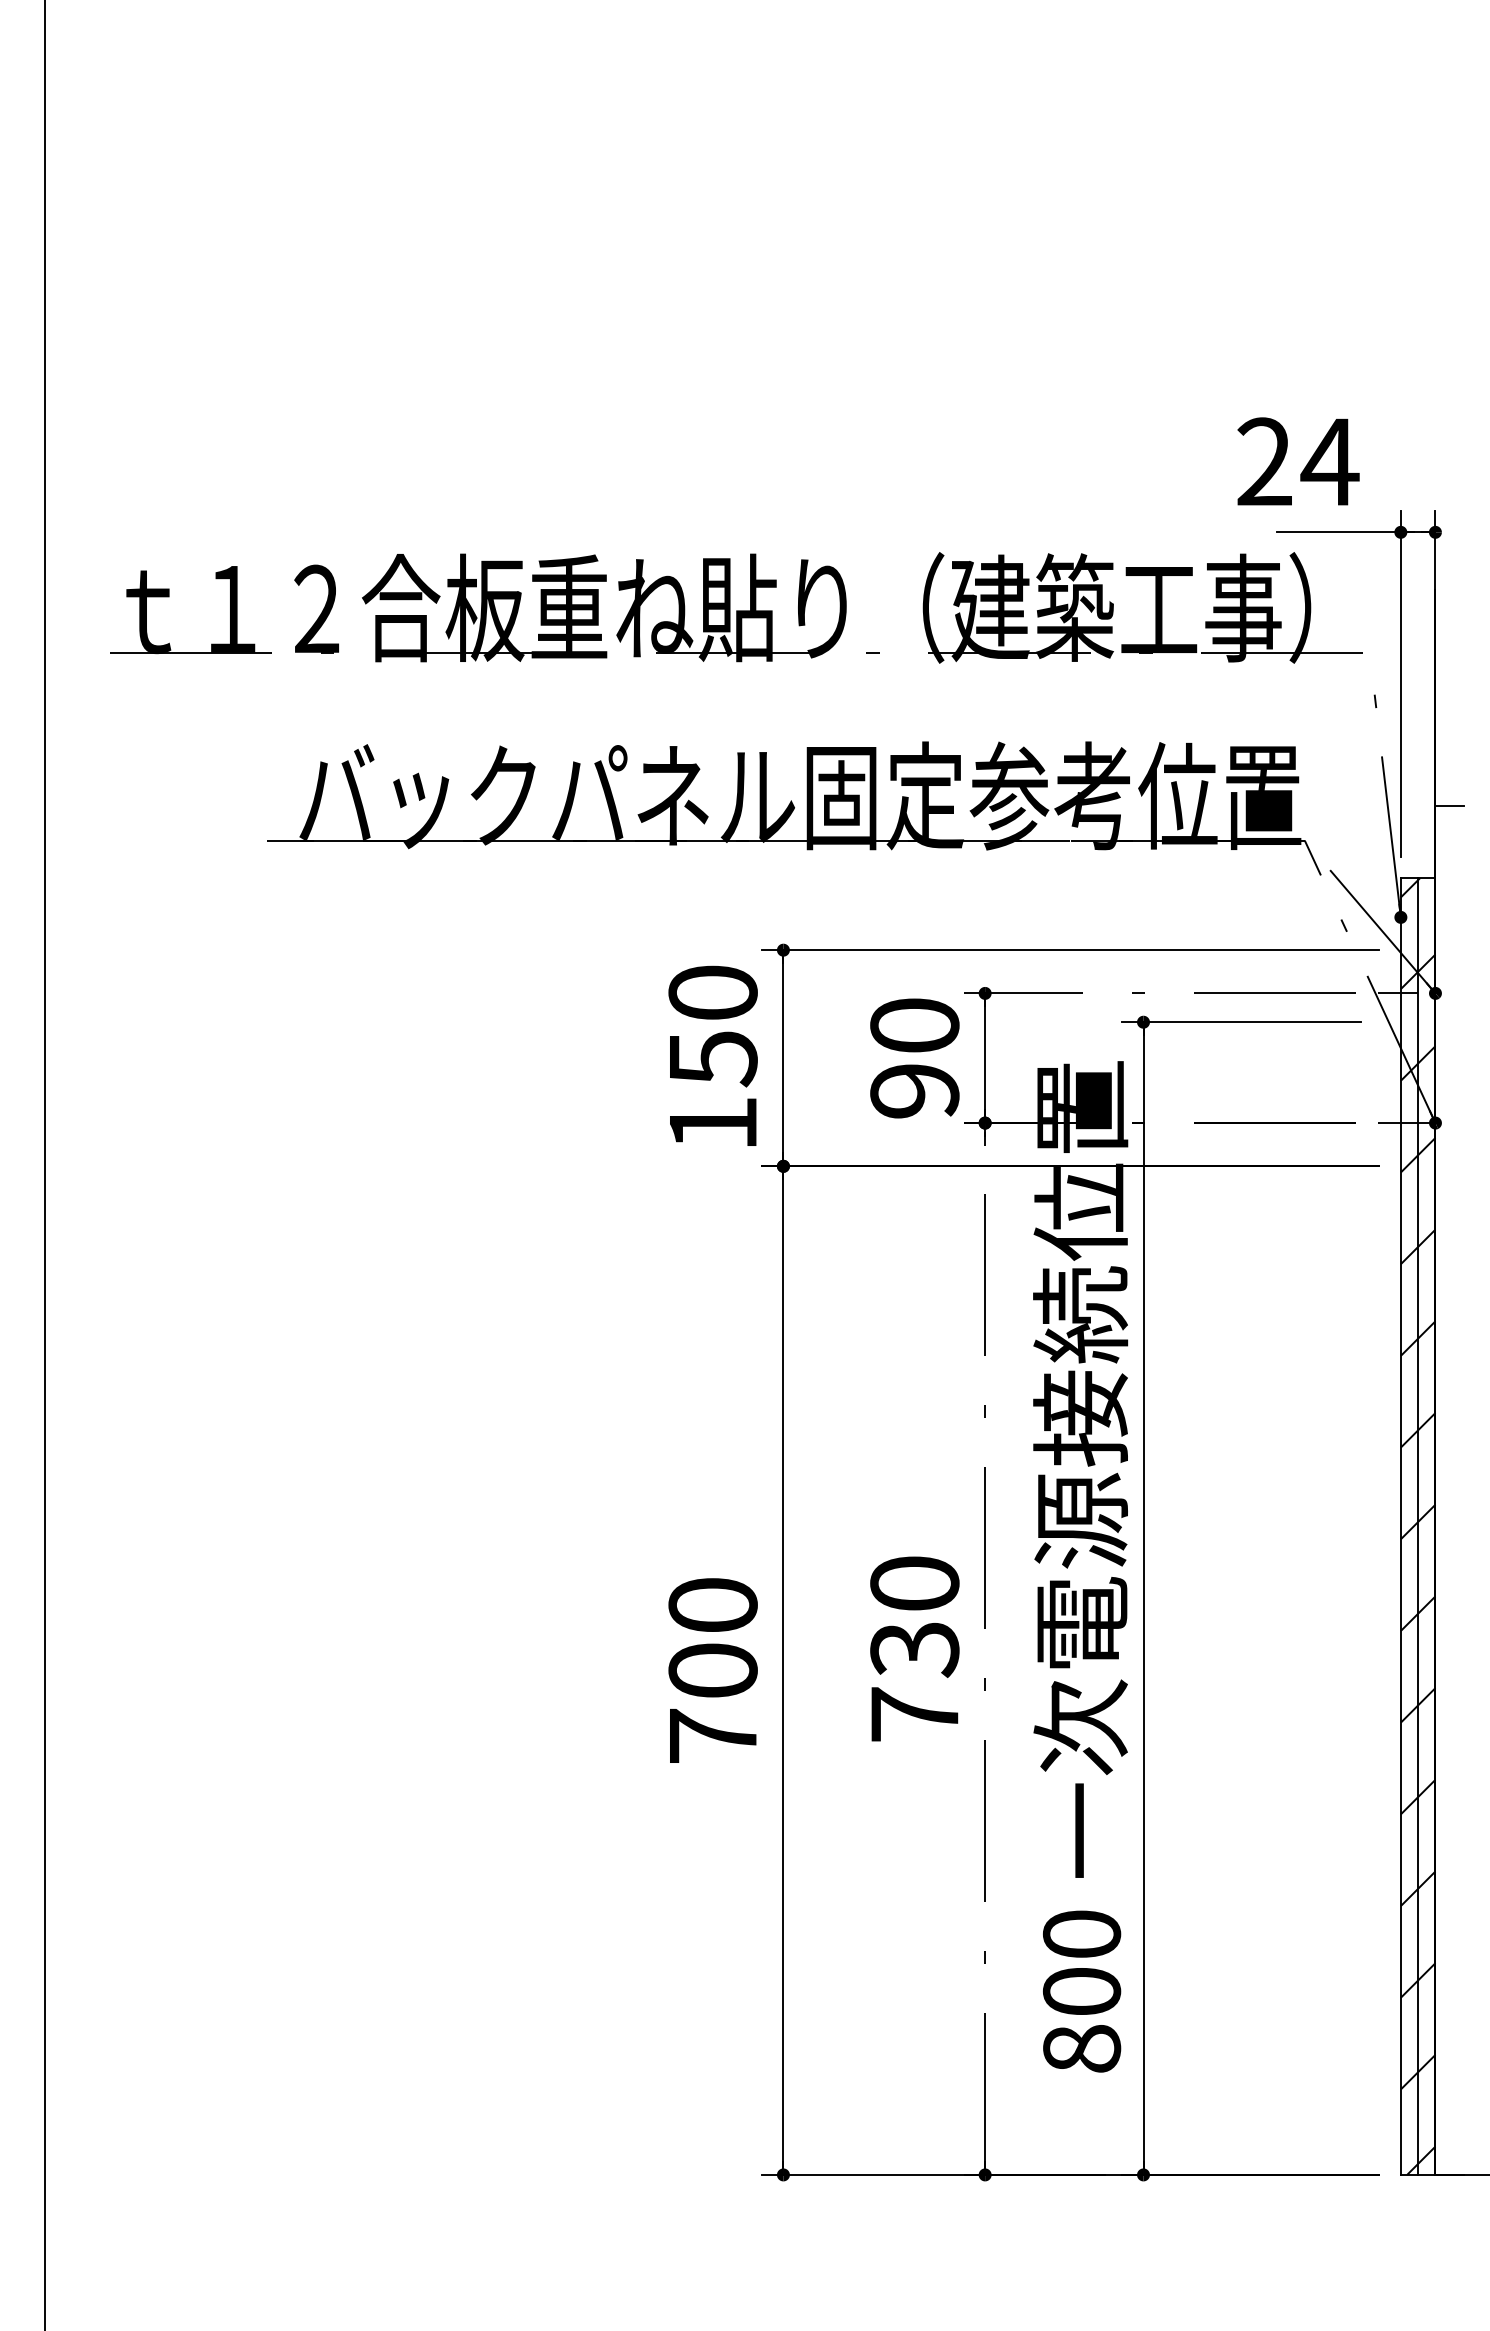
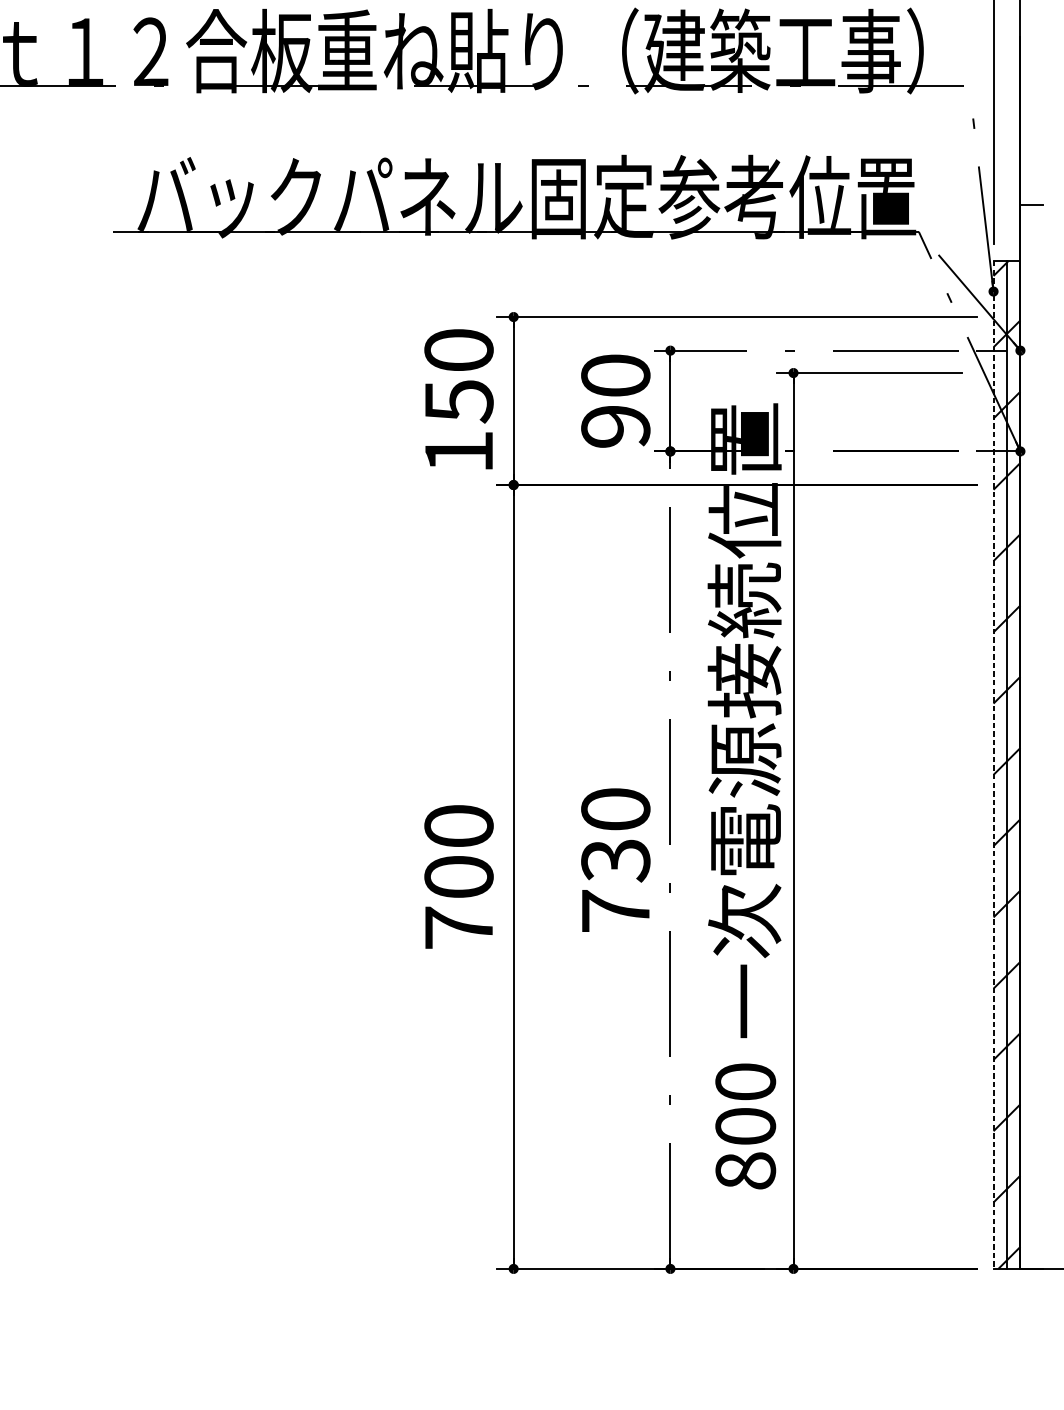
line: (1400, 1527) -> (993, 765), solid -> dashed

